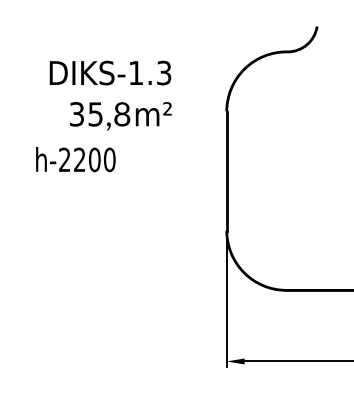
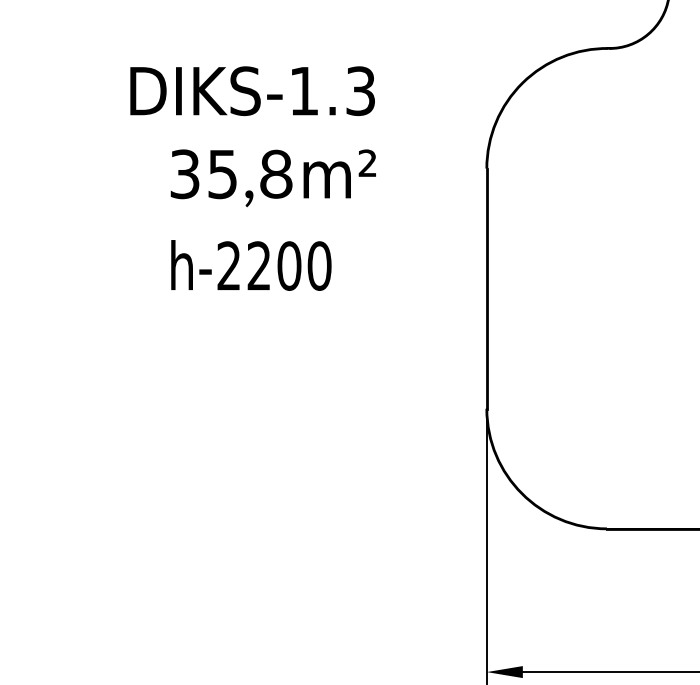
text: (75, 159) -> (250, 265), moved

